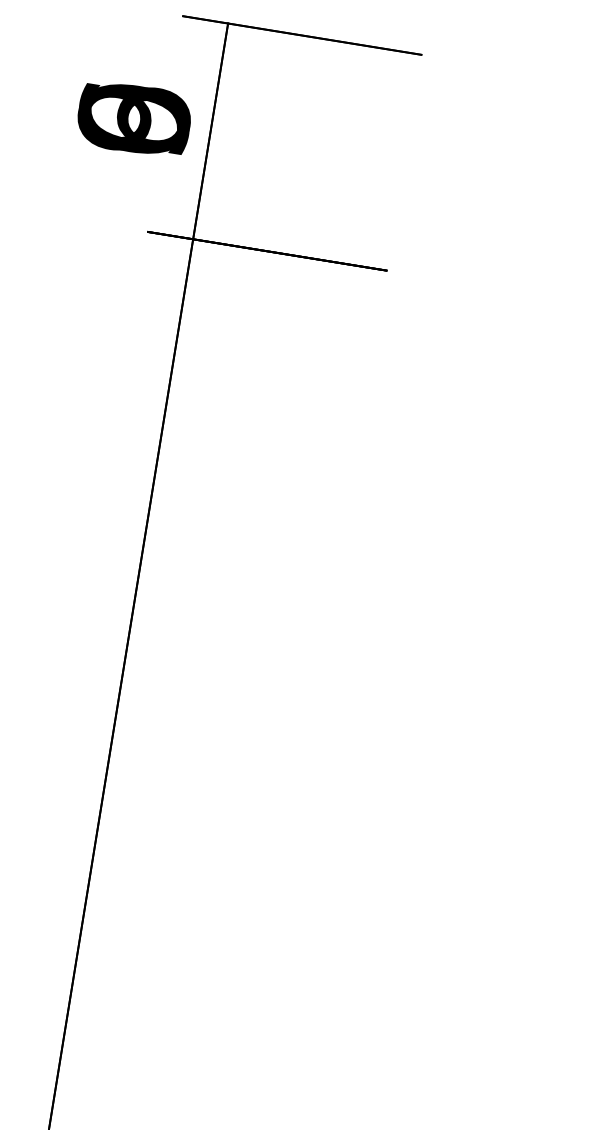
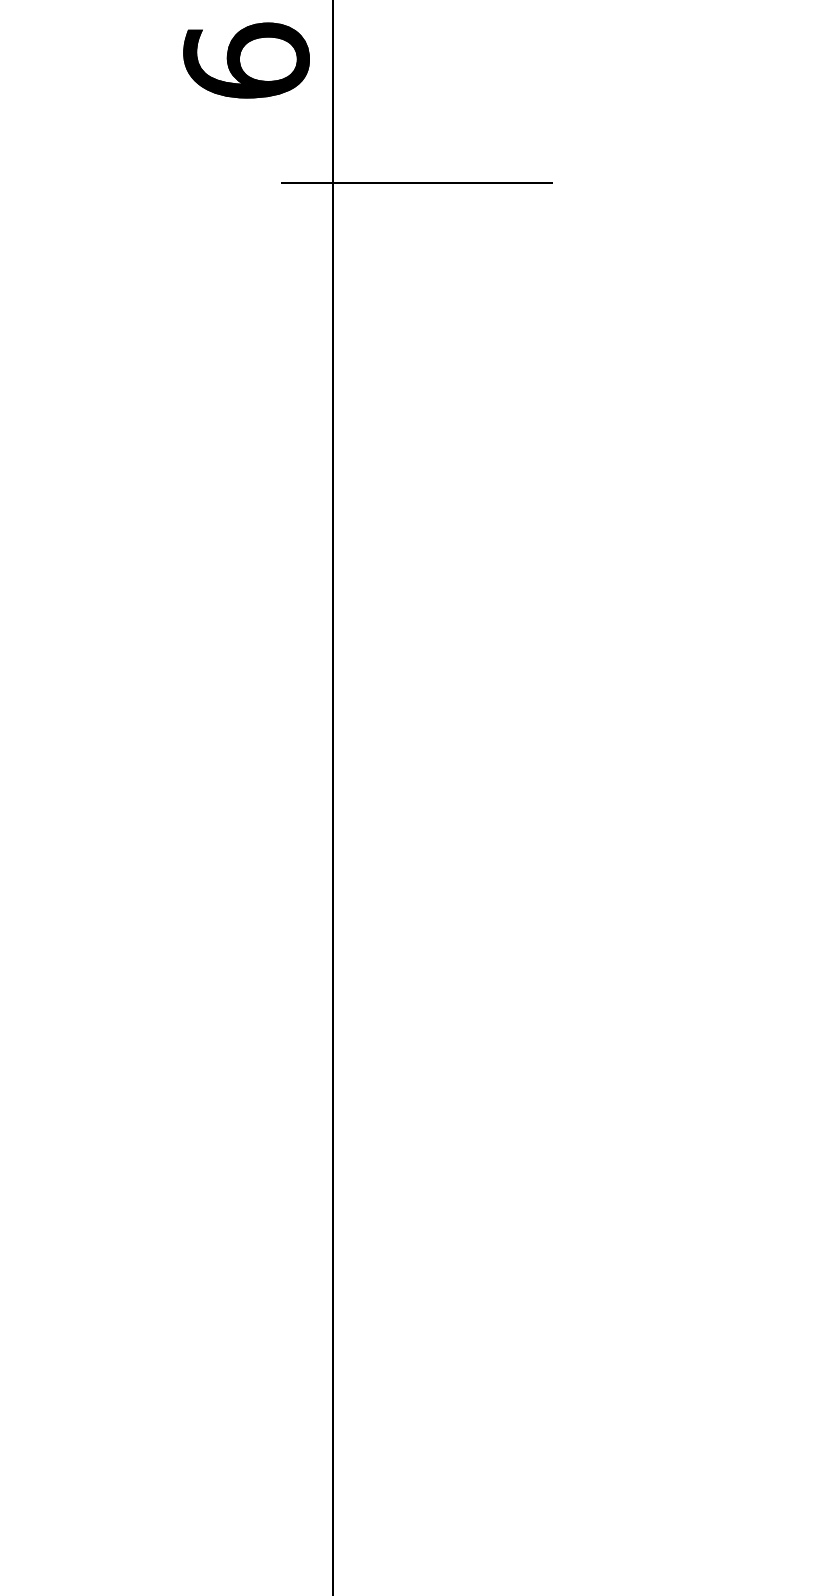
text: (134, 118) -> (246, 60), 9 -> 6

